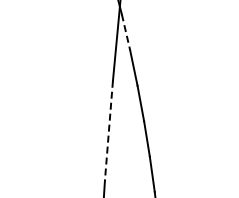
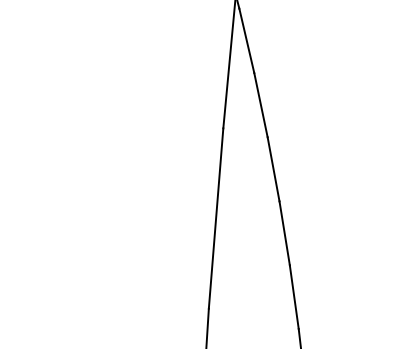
line: (126, 32) -> (247, 41), dashed -> solid
line: (108, 131) -> (215, 219), dashed -> solid

